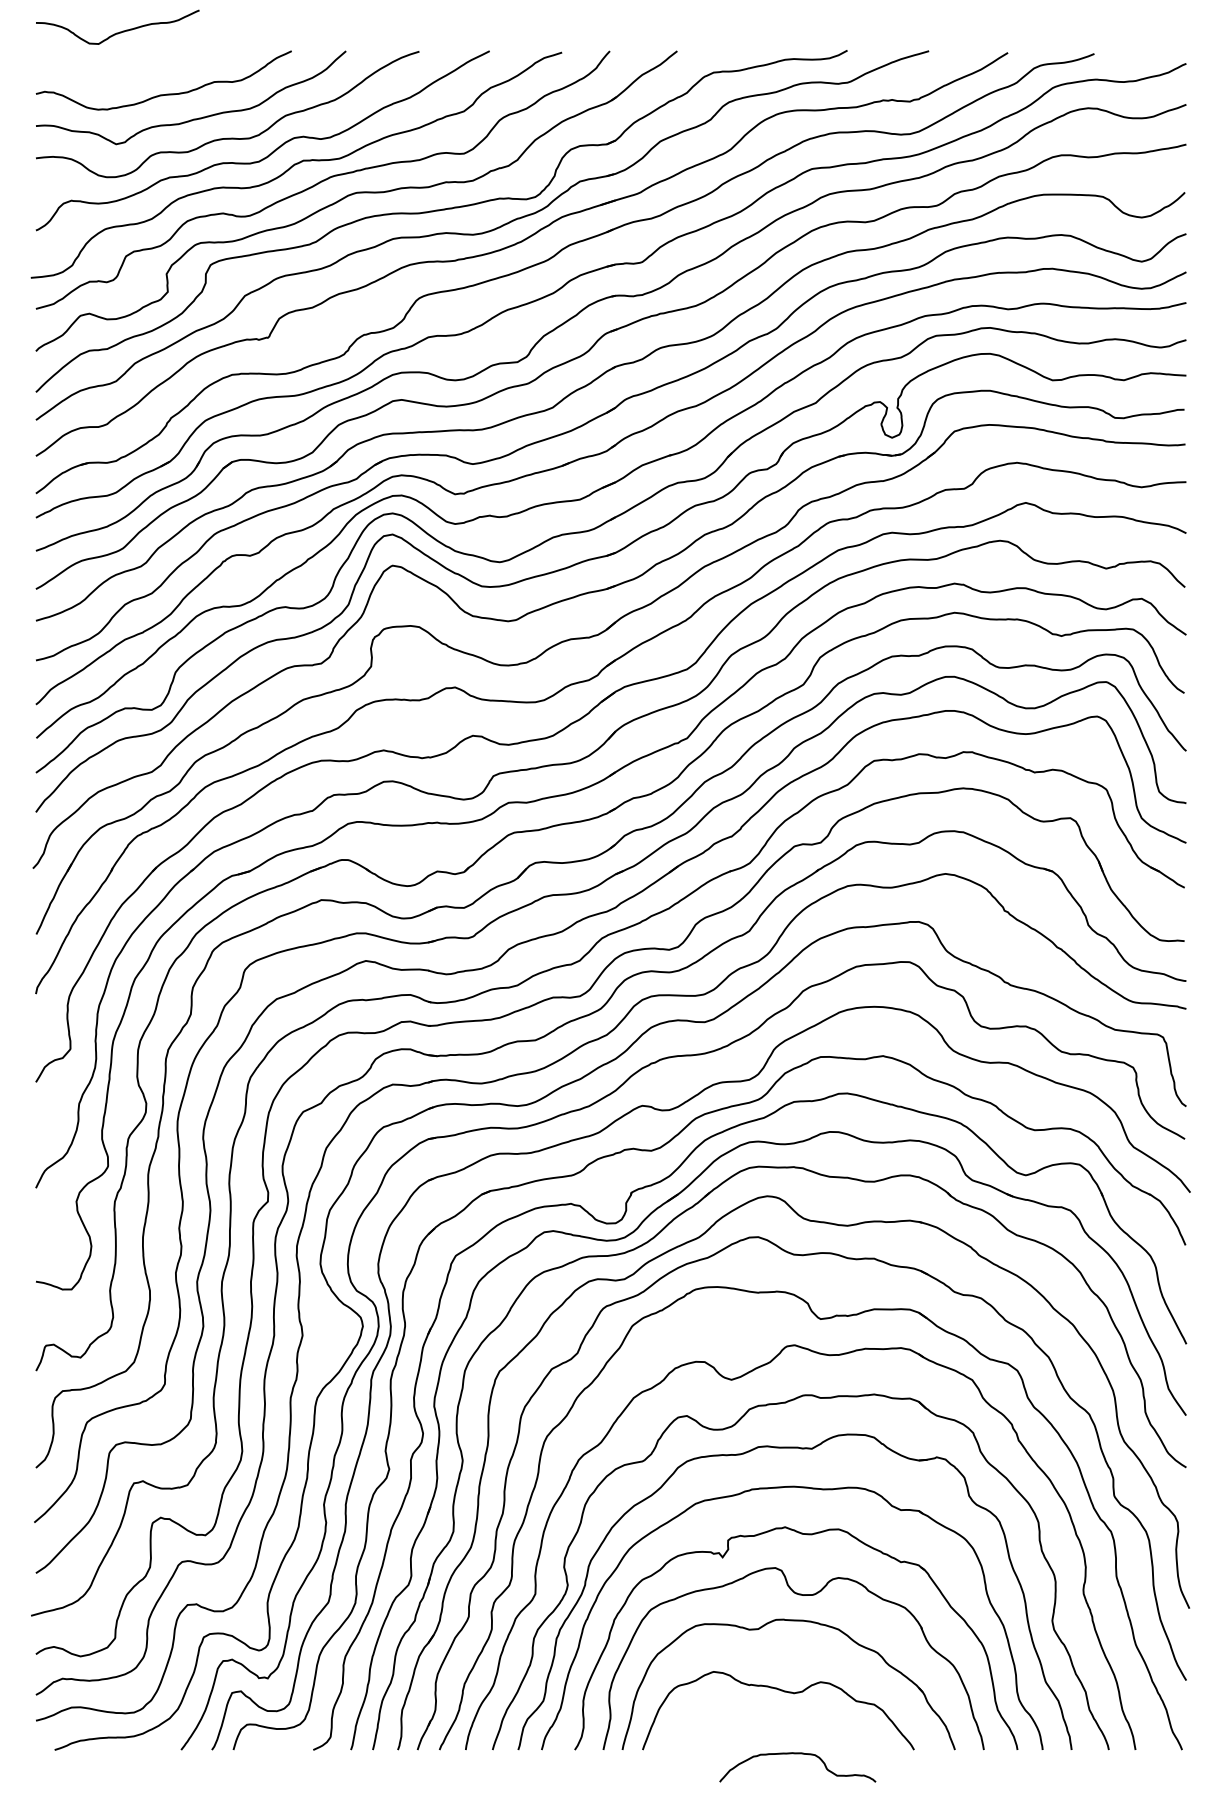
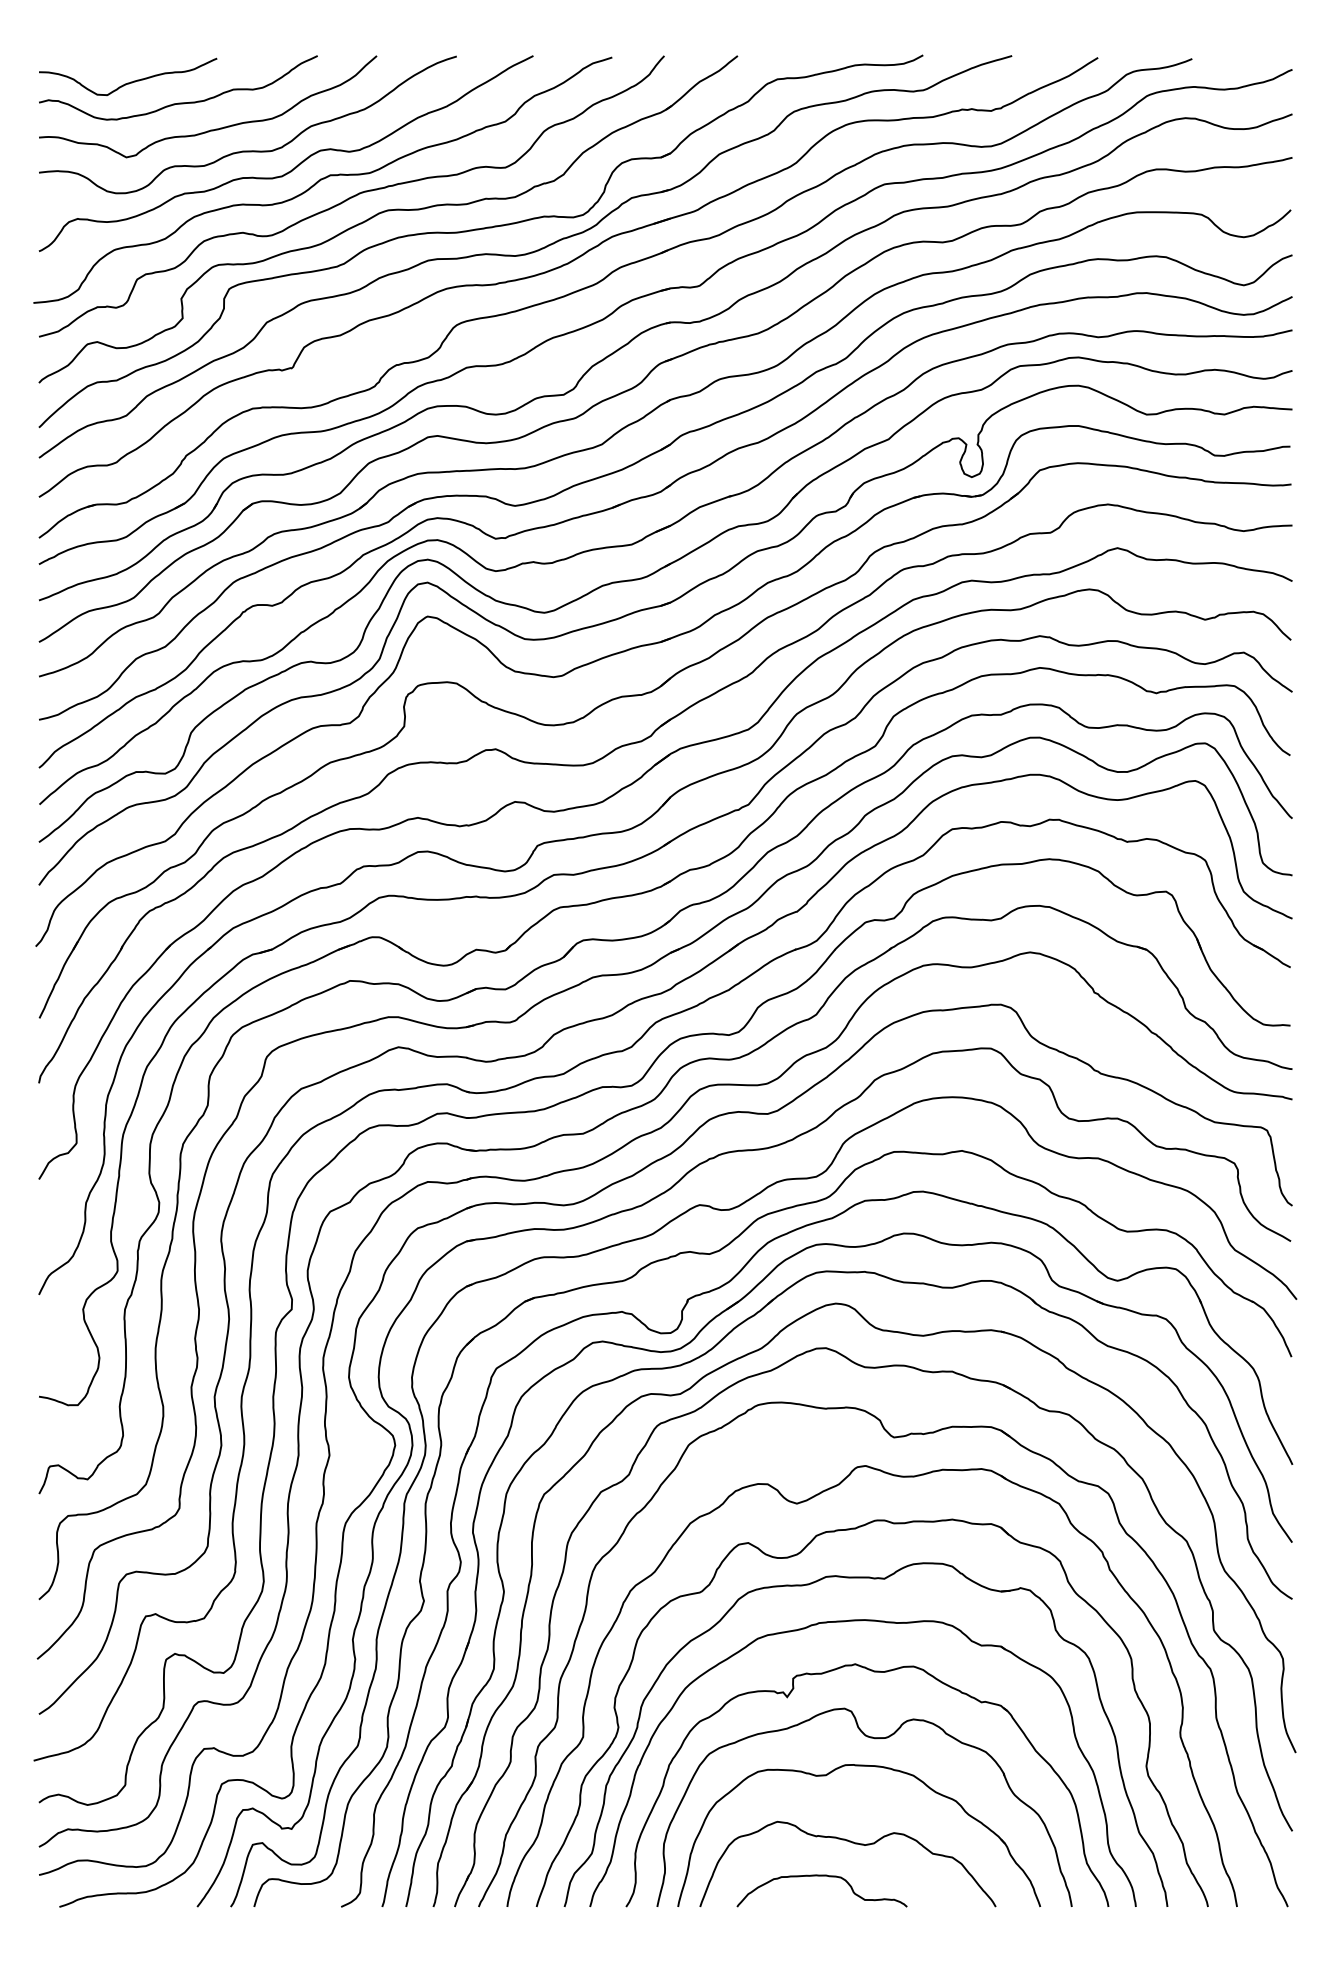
curve: (119, 31) -> (130, 81), moved
curve: (797, 1754) -> (821, 1876), moved

